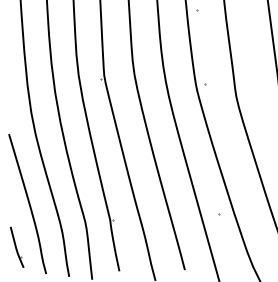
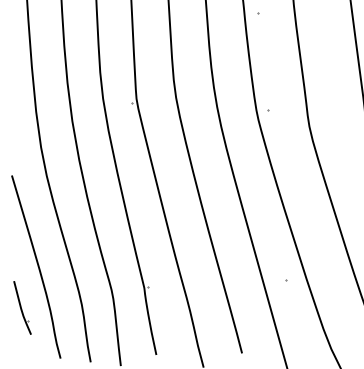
part: (16, 246) -> (21, 306), moved

